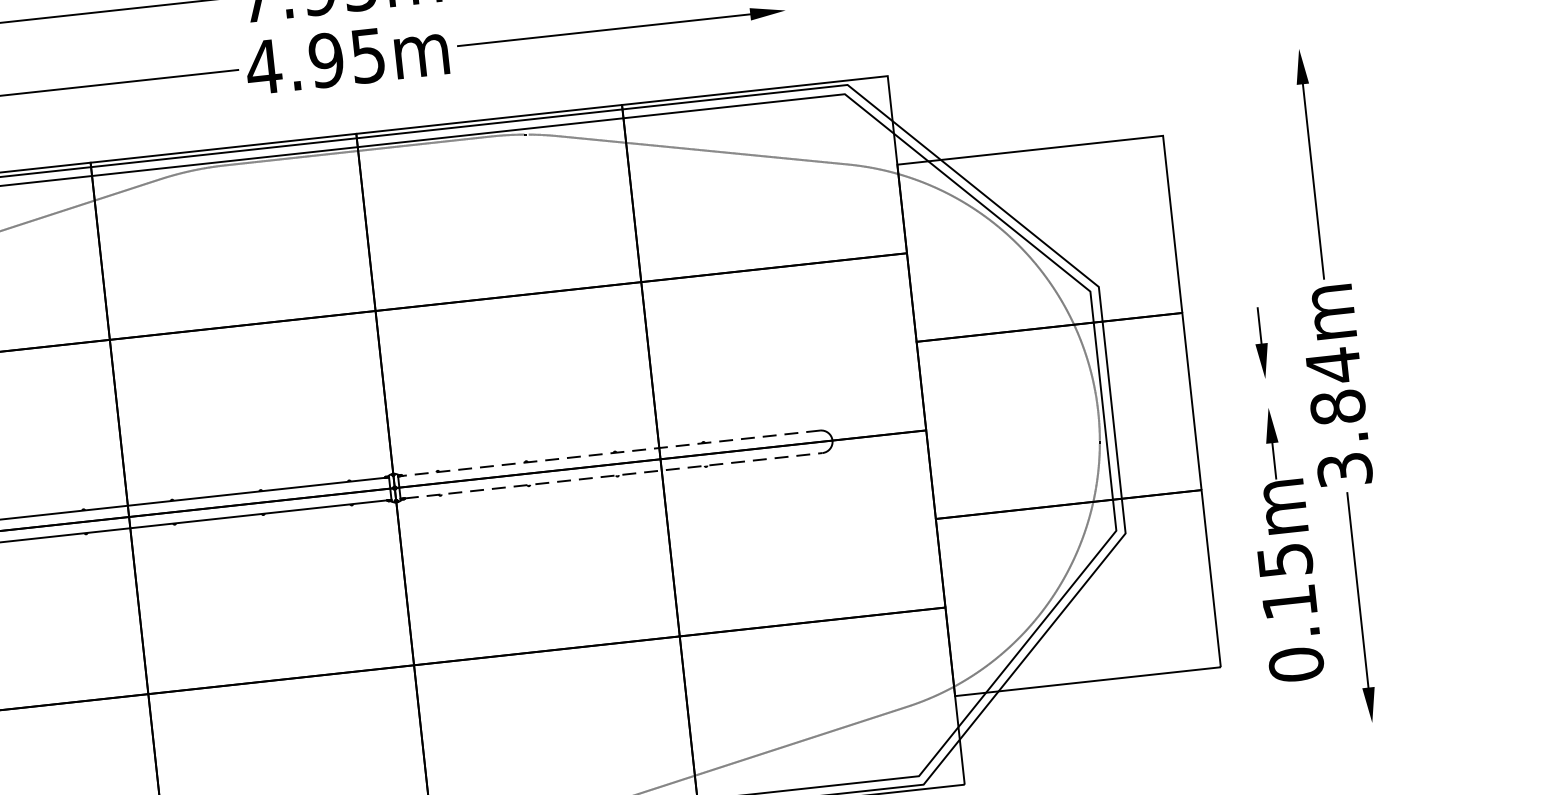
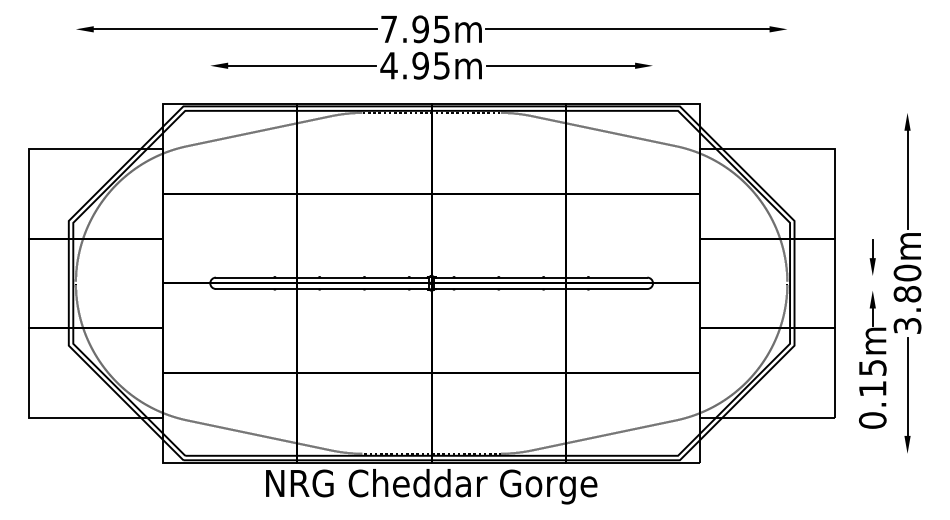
text: (1333, 364) -> (907, 272), 3.84m -> 3.80m
line: (610, 453) -> (541, 277), dashed -> solid
line: (613, 476) -> (541, 289), dashed -> solid

